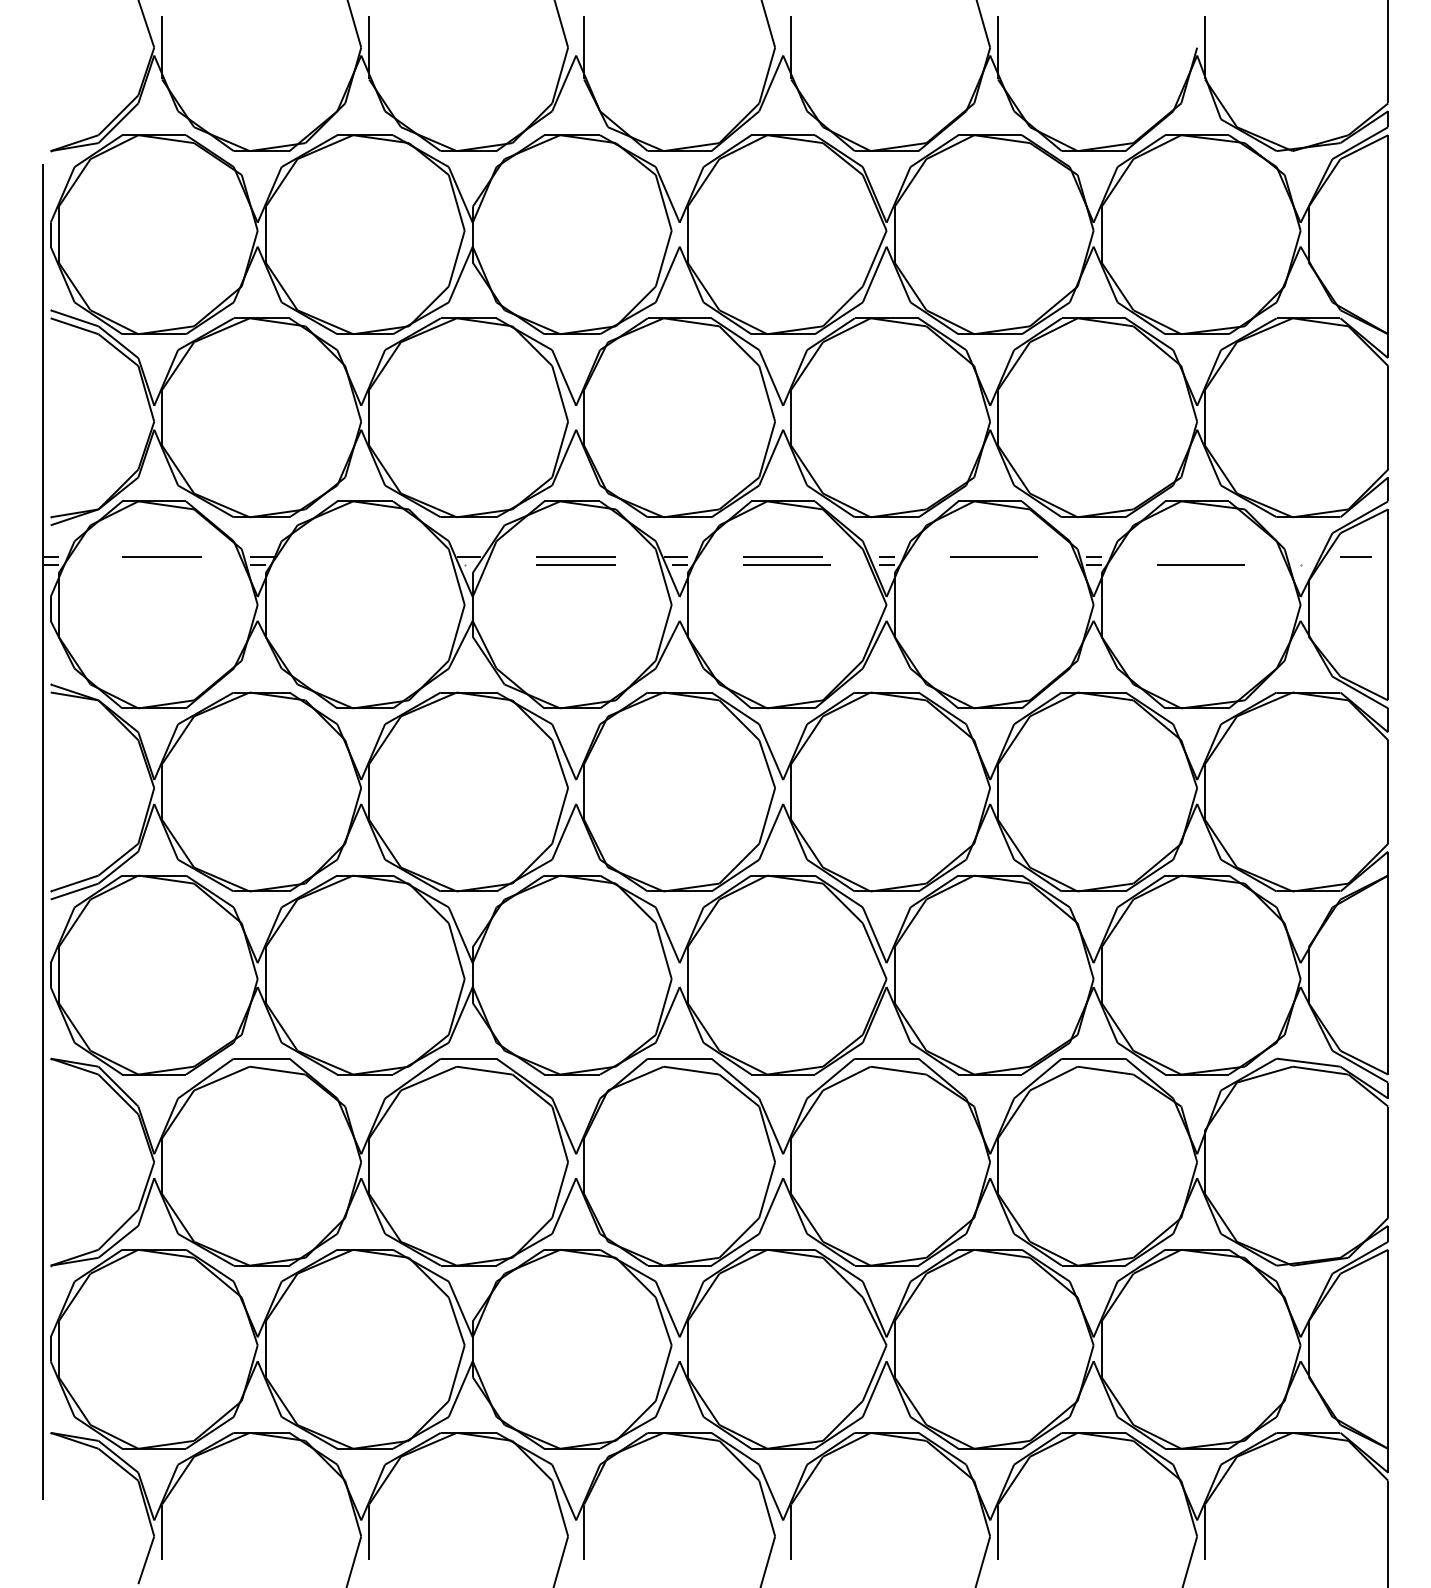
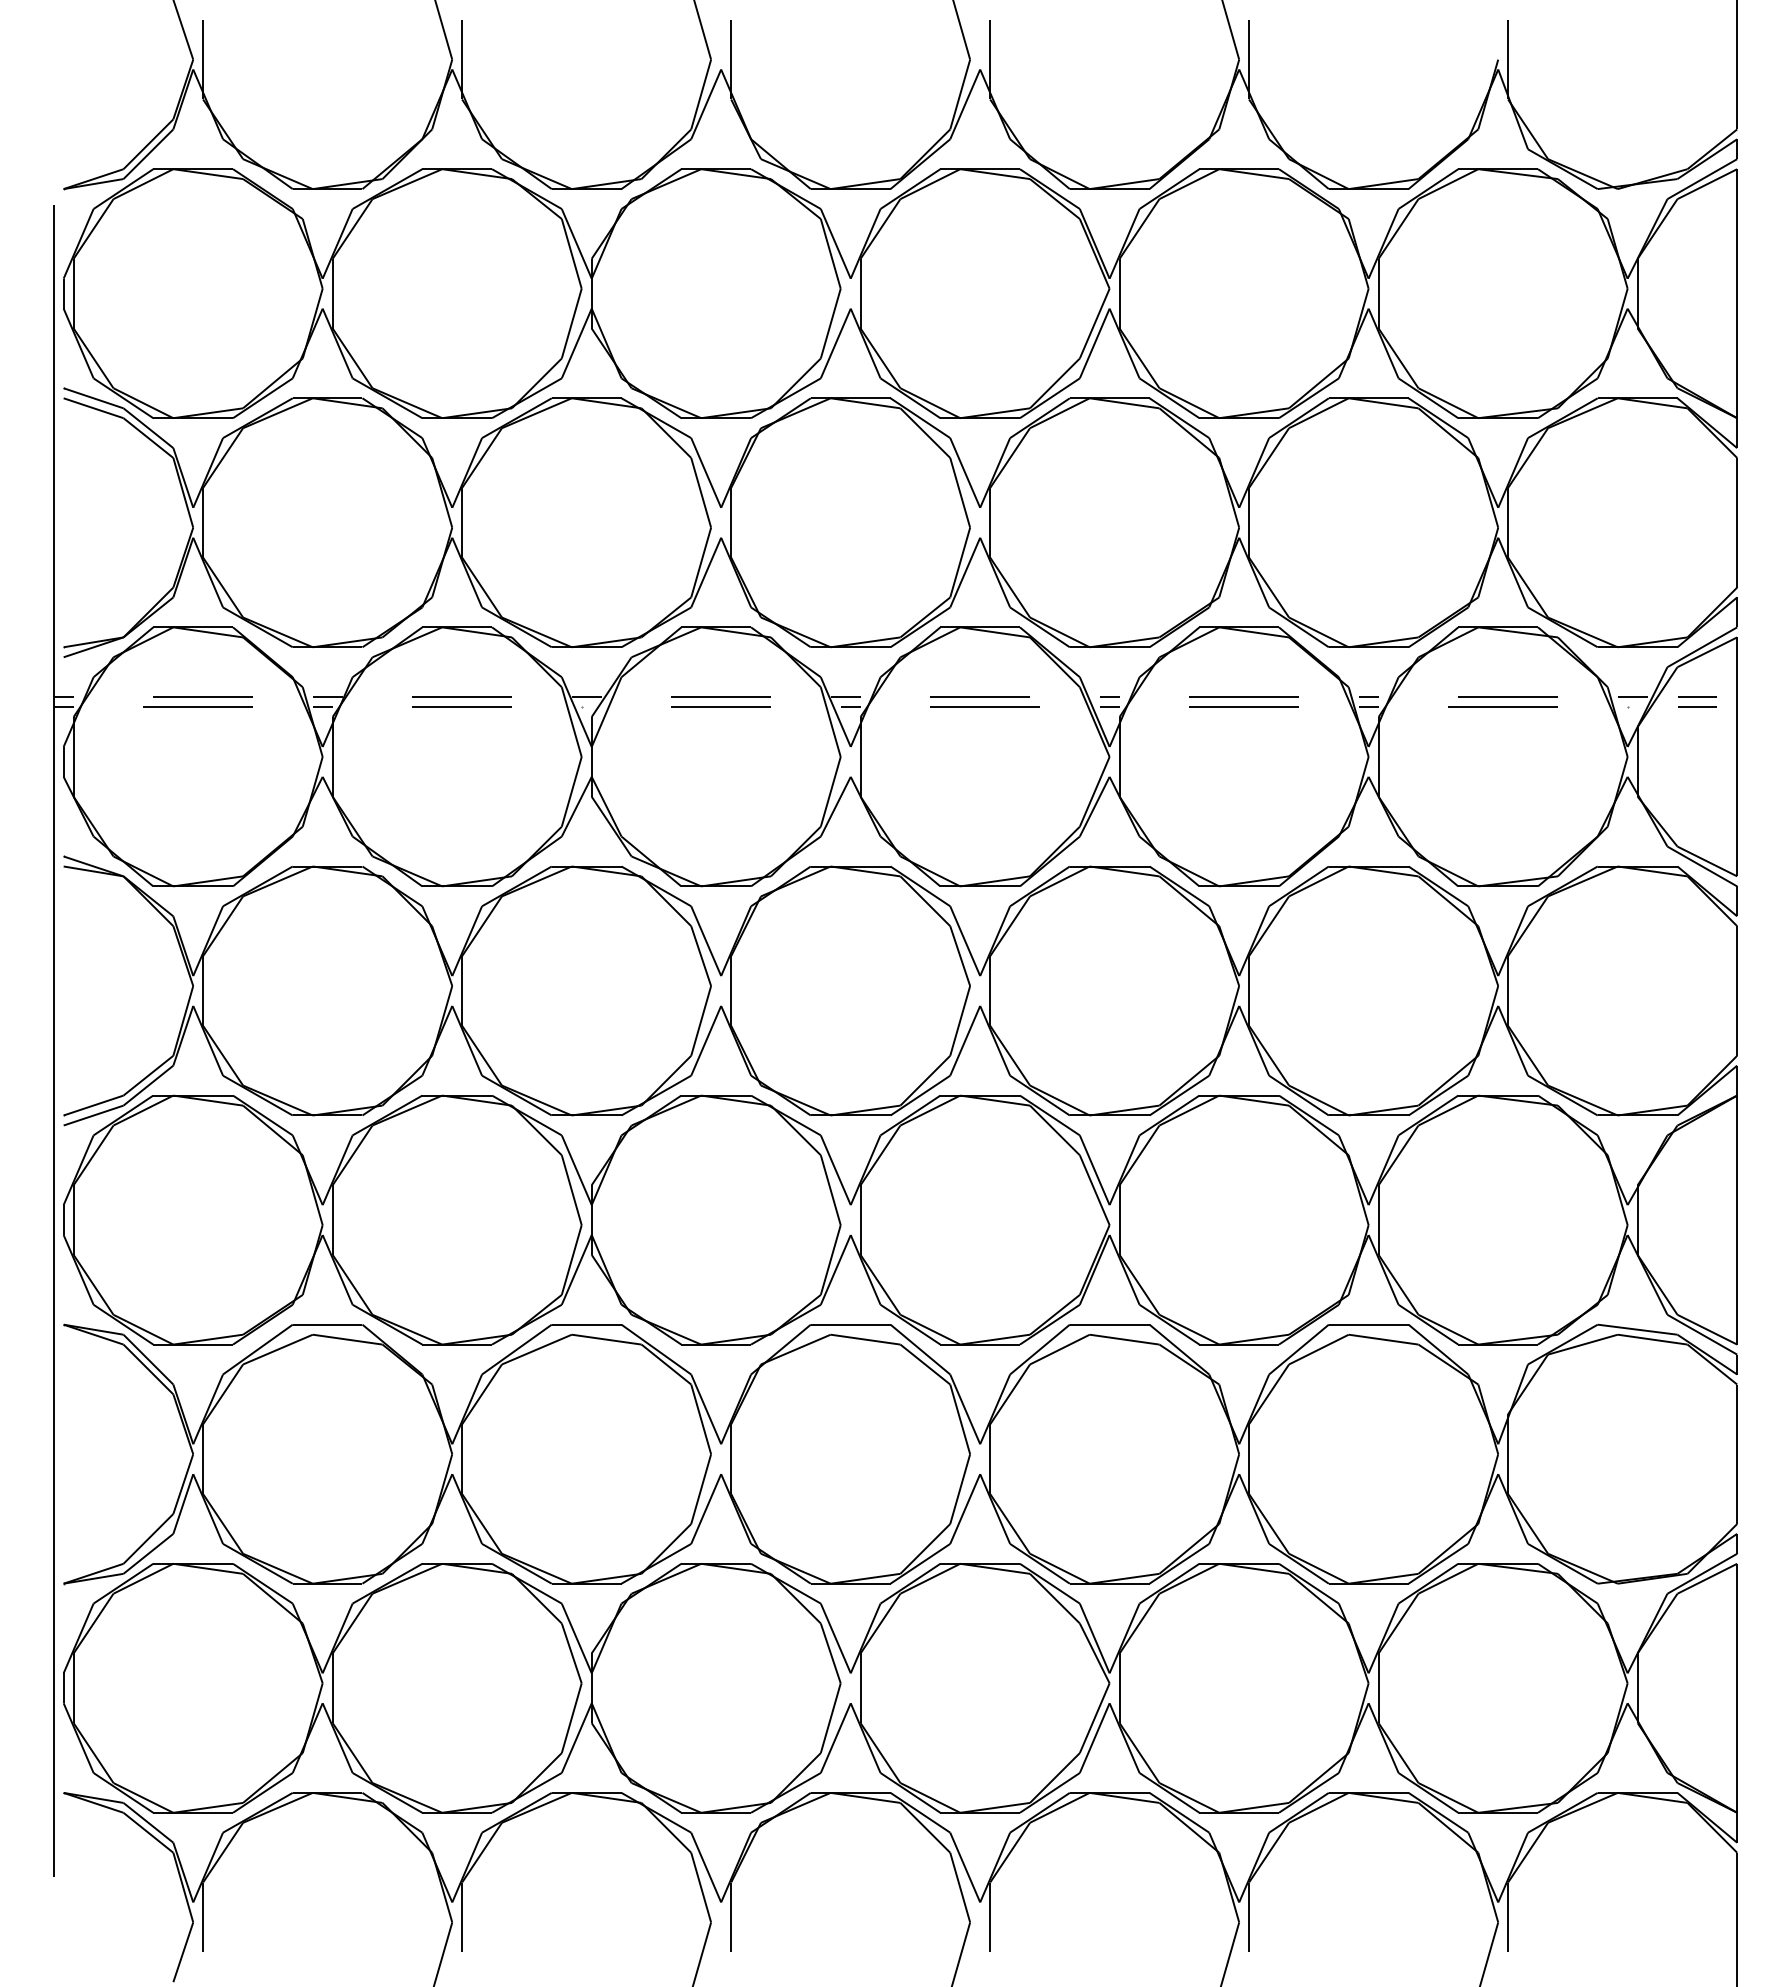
line: (368, 556) -> (461, 696), added
line: (1204, 557) -> (1507, 697), added
line: (1304, 557) -> (1632, 697), added
line: (157, 565) -> (197, 707), added
line: (368, 565) -> (461, 707), added
line: (993, 565) -> (1243, 707), added
line: (1356, 565) -> (1697, 707), added

